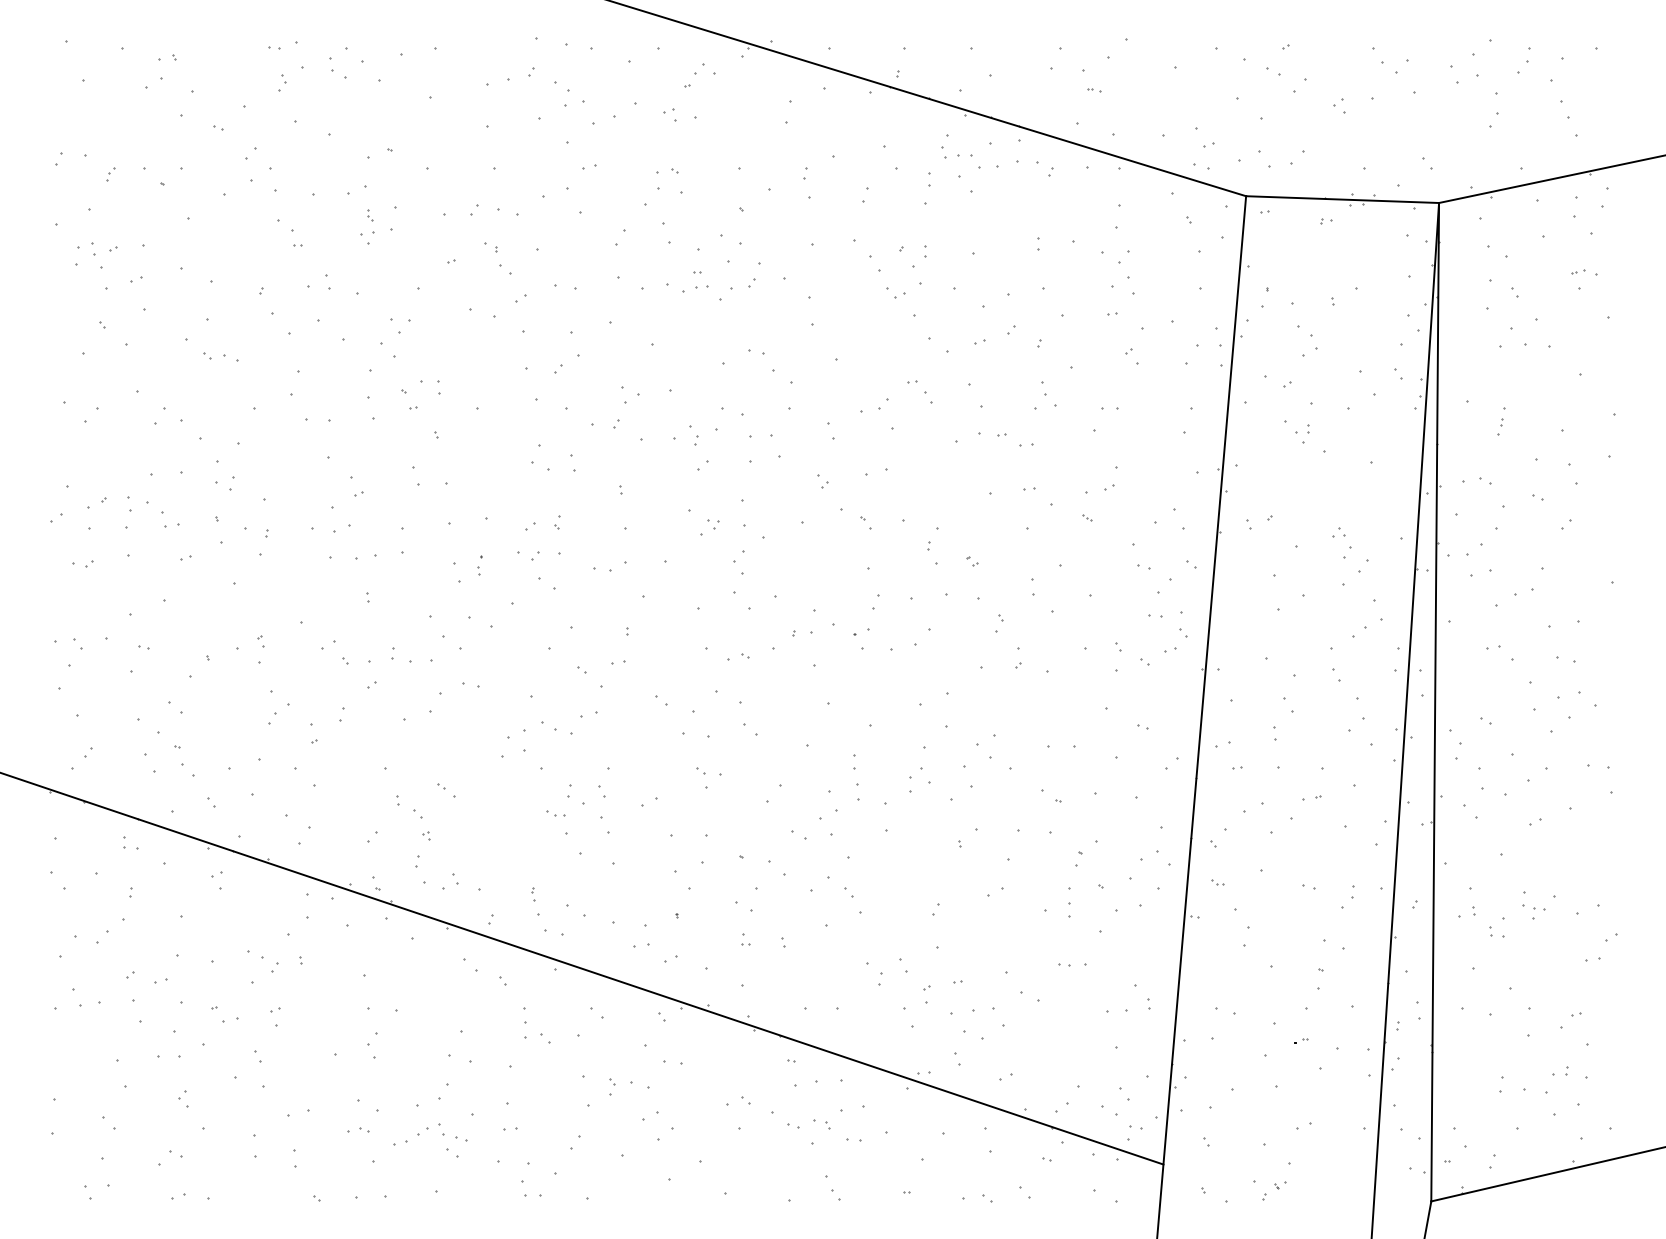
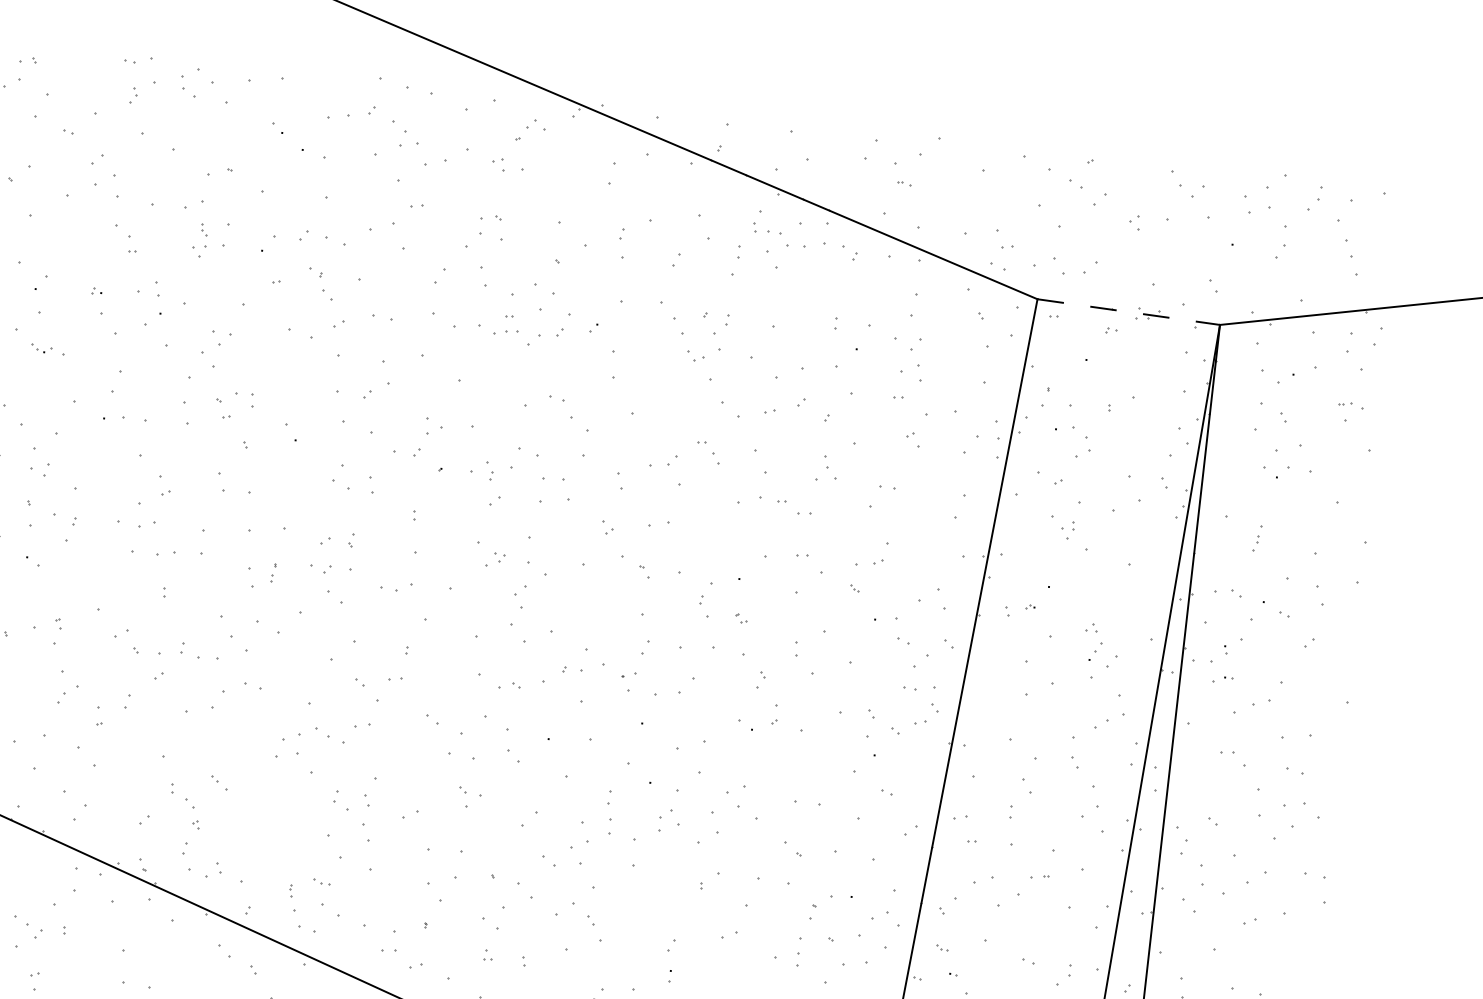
line: (1342, 199) -> (1128, 311), solid -> dashed
part: (555, 813) -> (321, 881), moved

